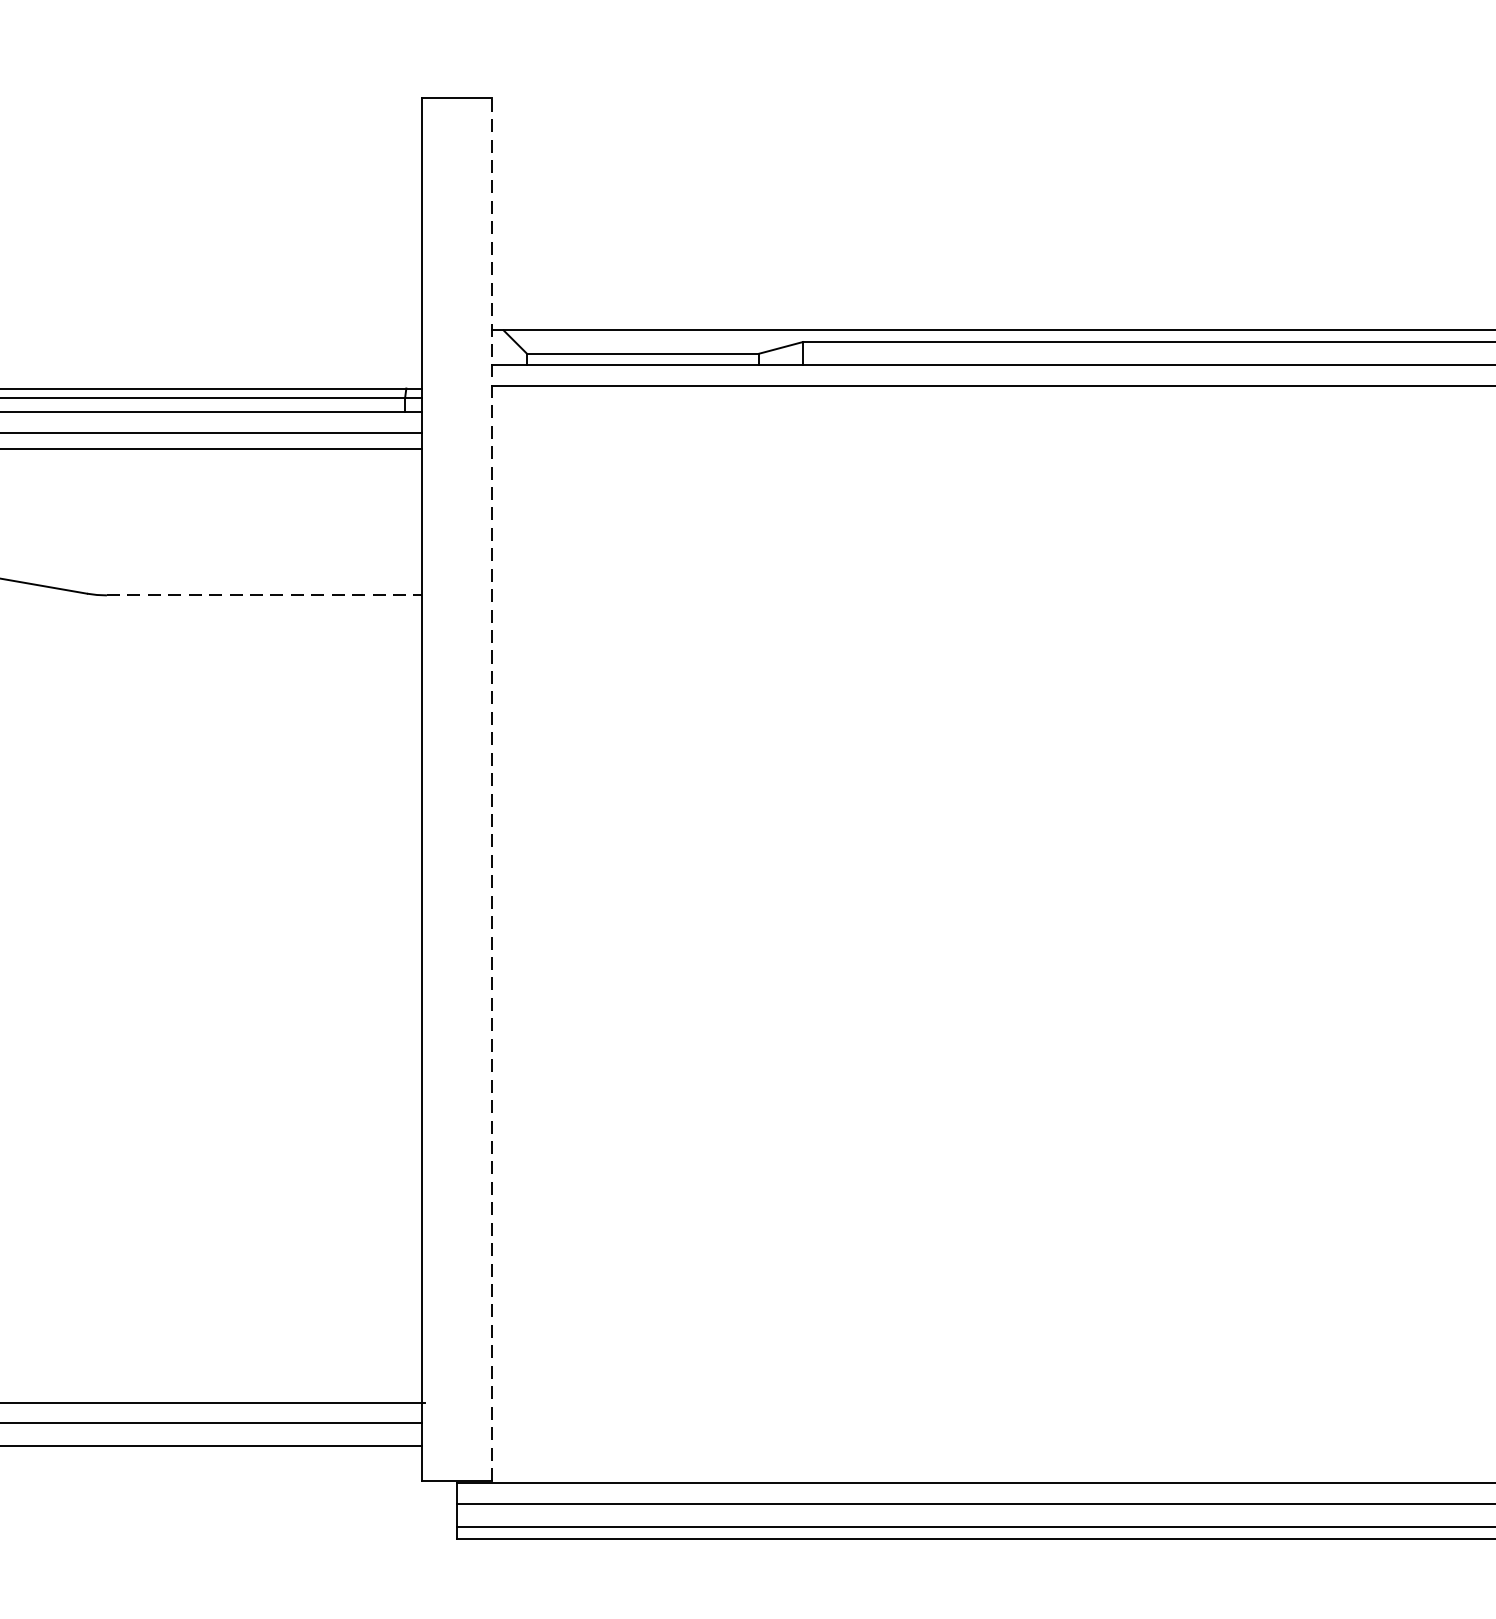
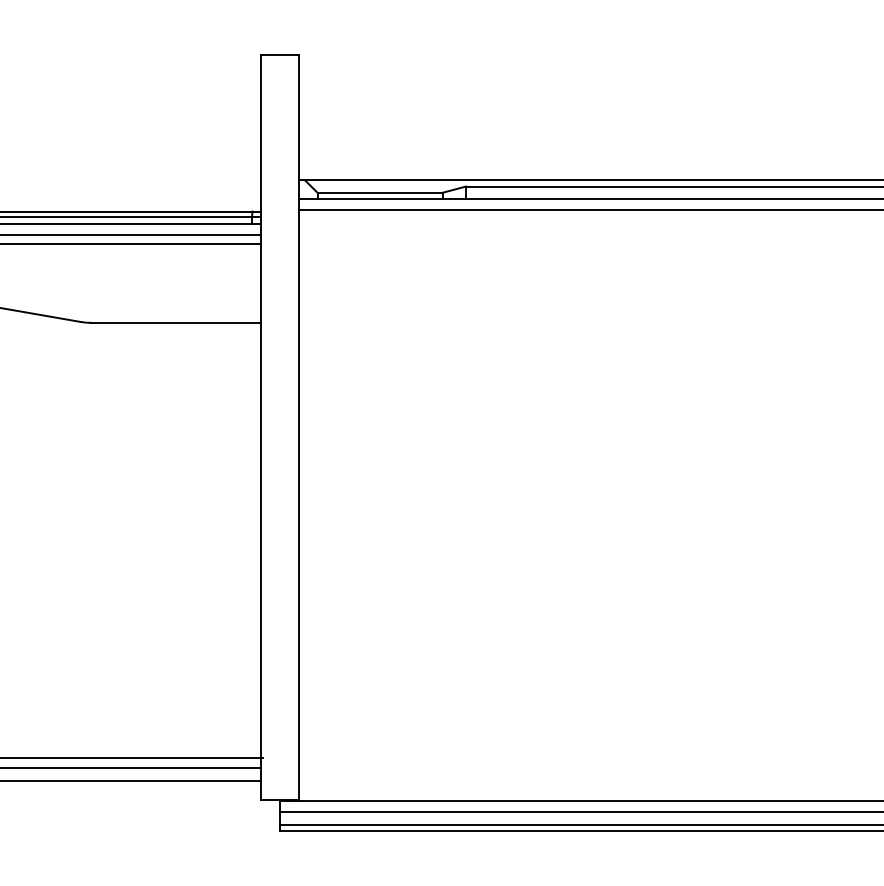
line: (264, 594) -> (176, 322), dashed -> solid
line: (491, 787) -> (298, 426), dashed -> solid

